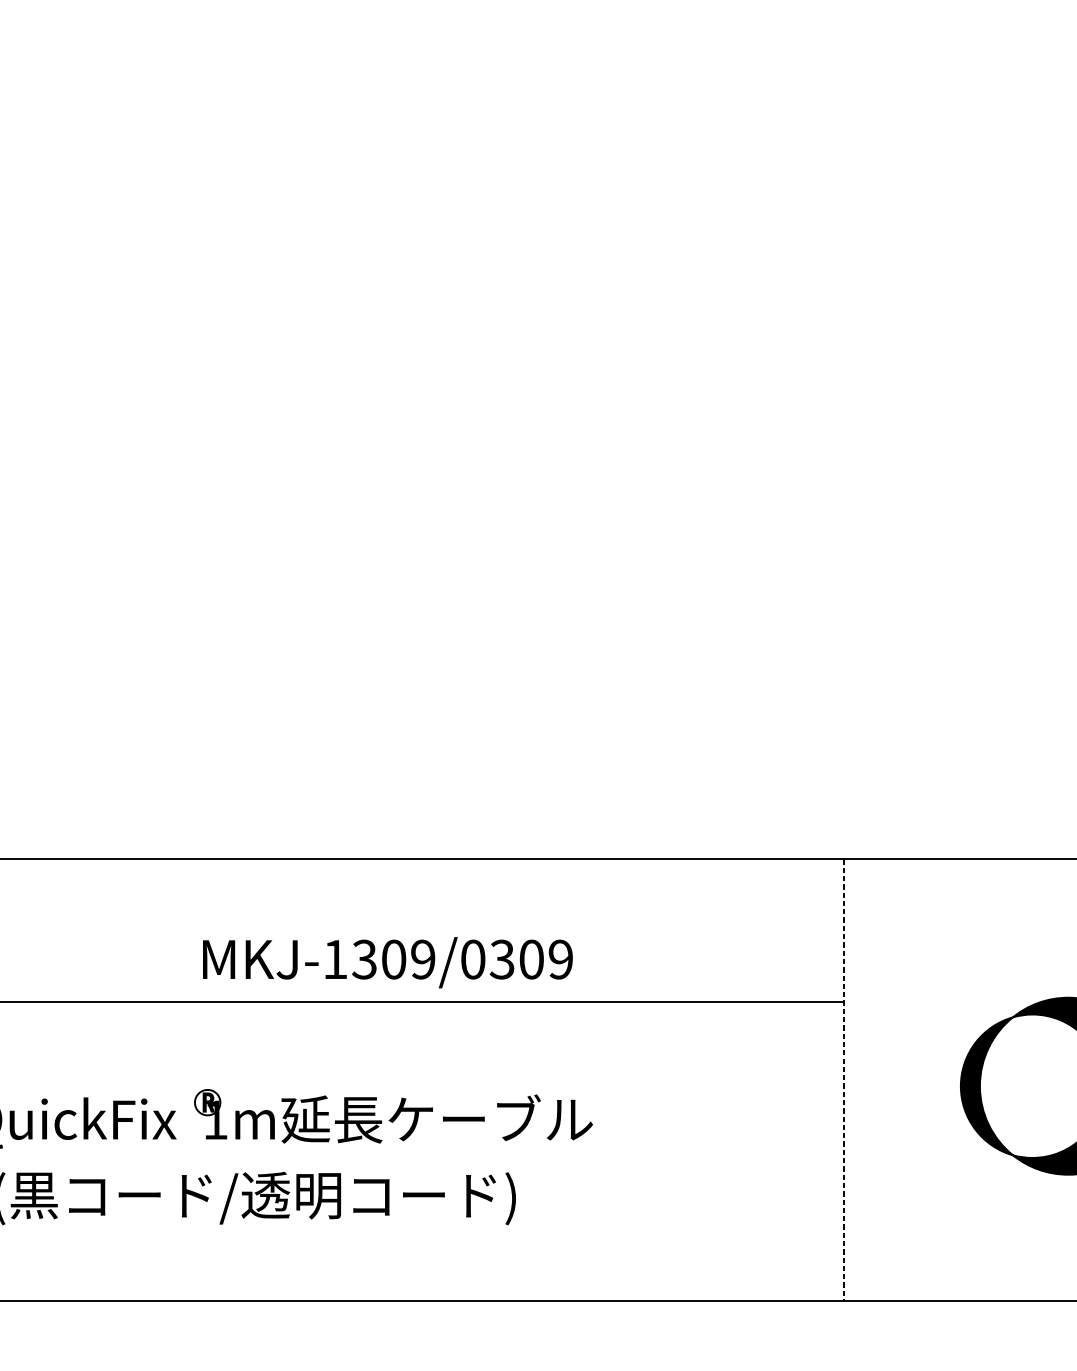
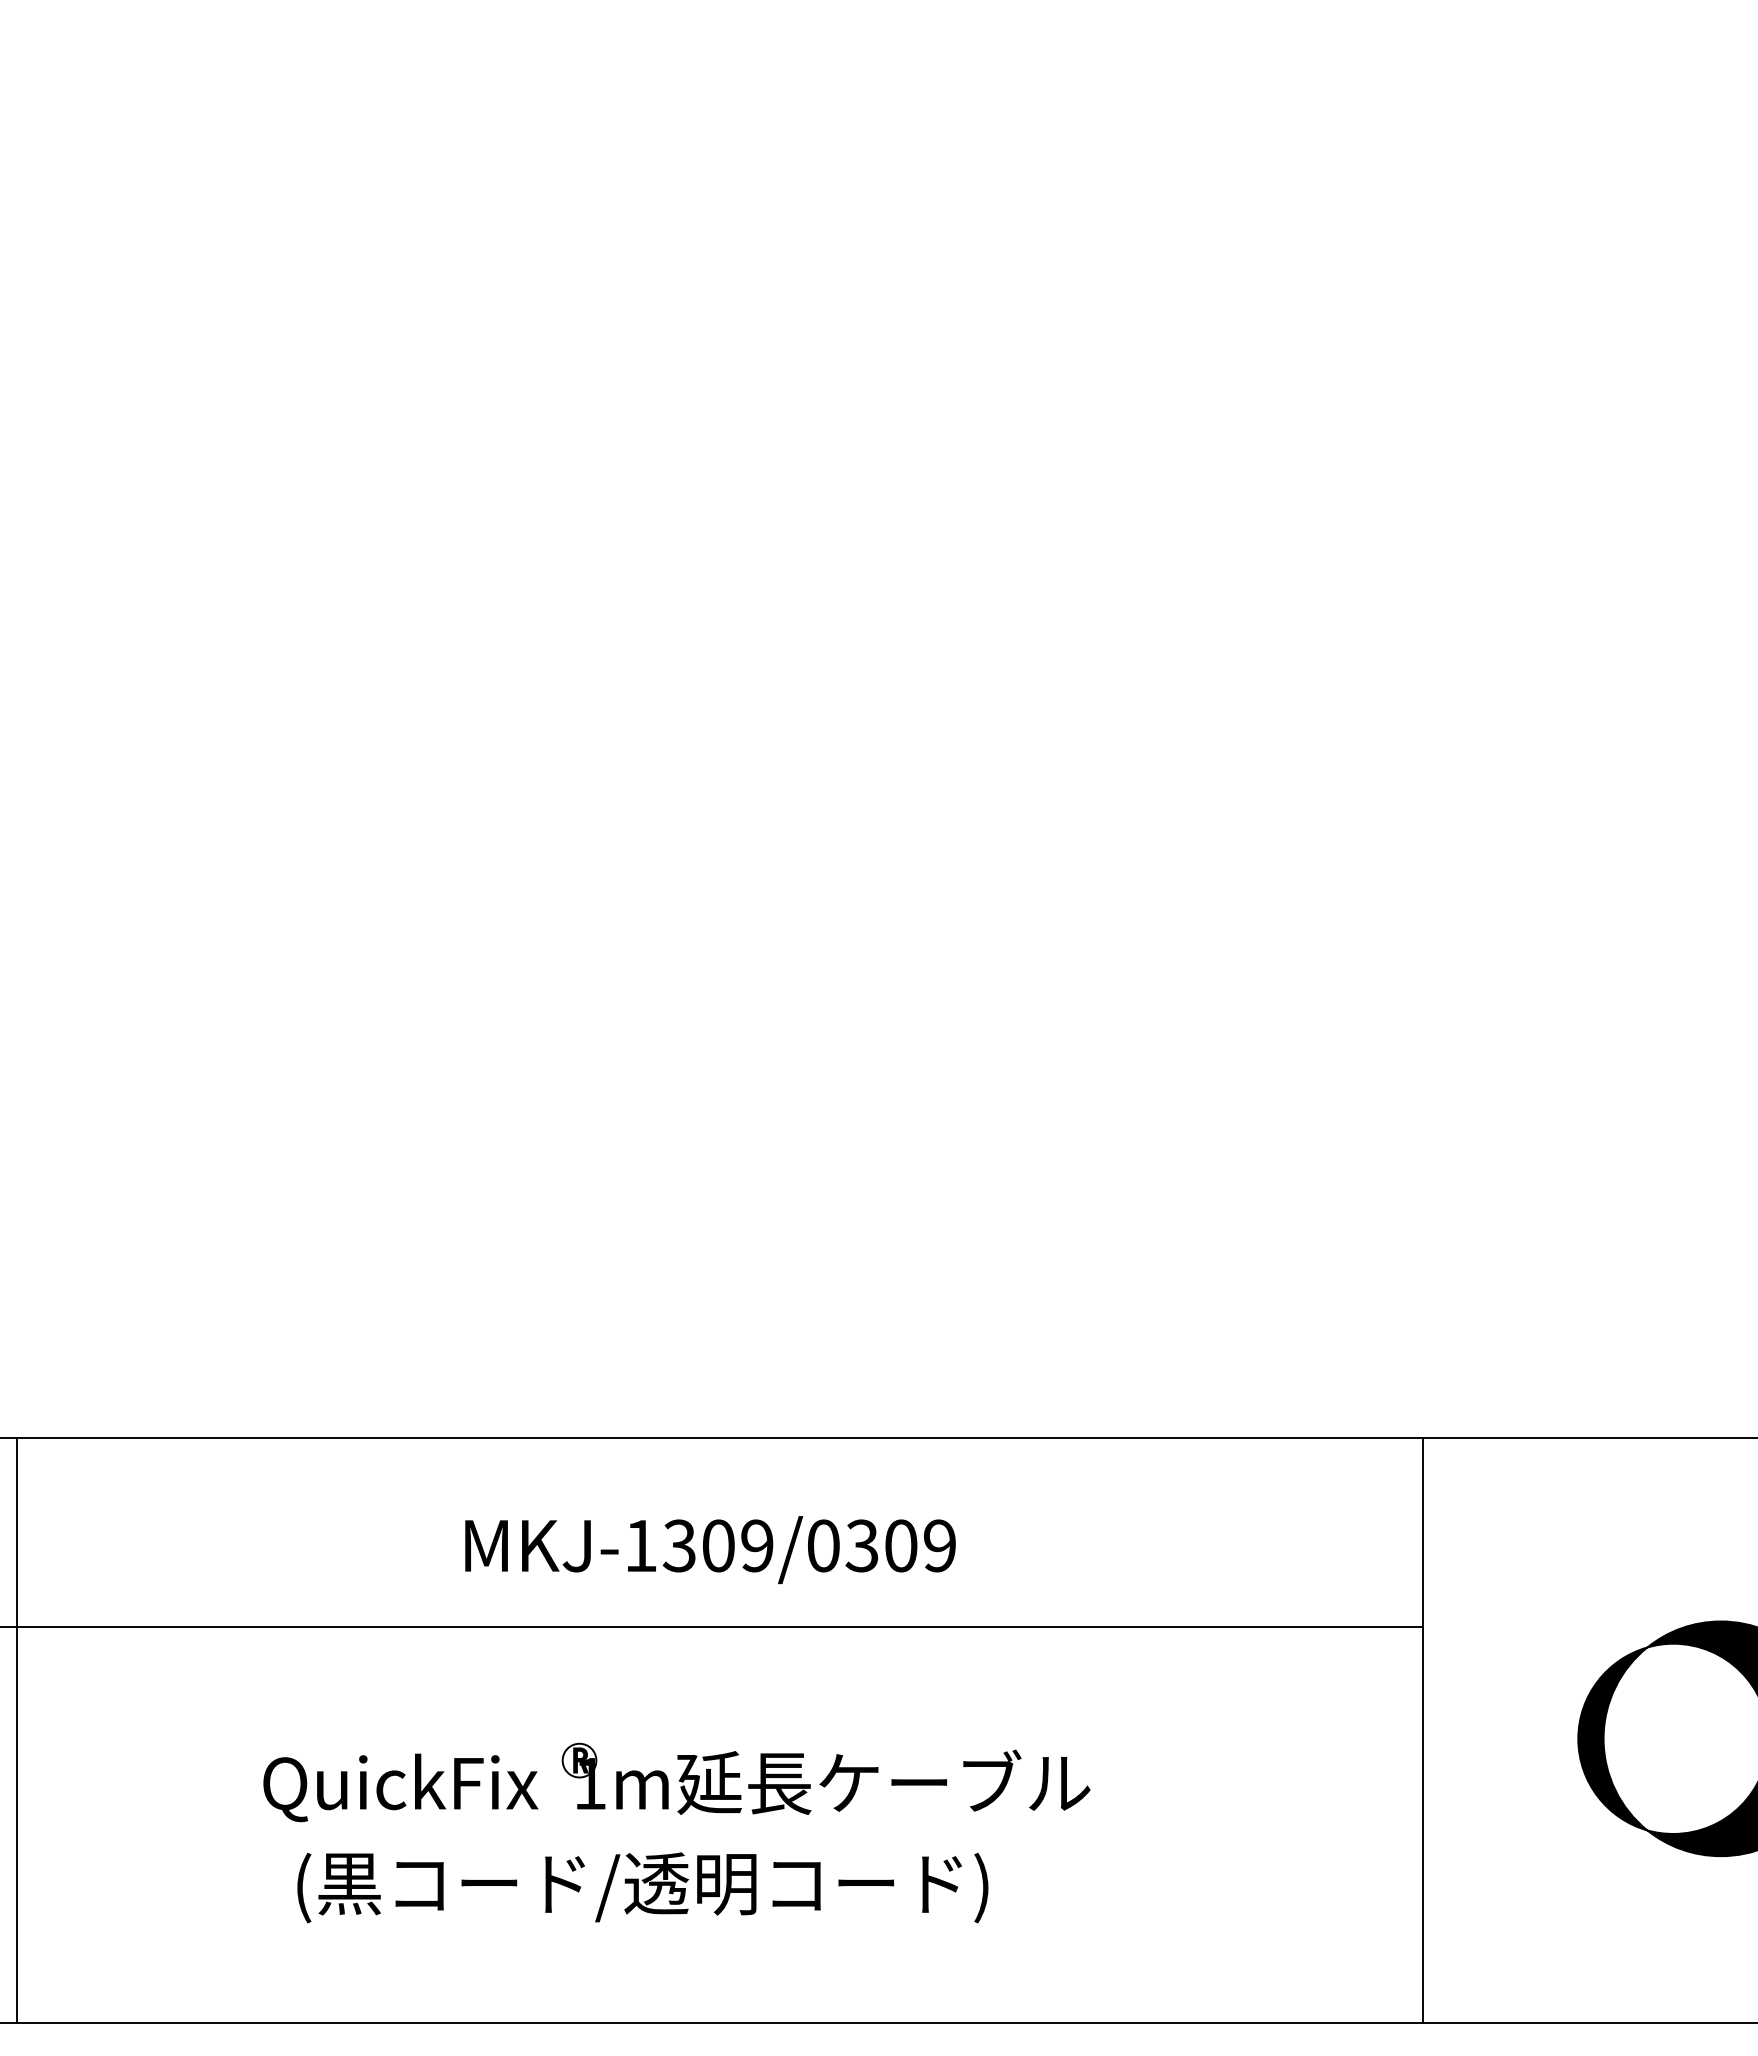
text: (387, 962) -> (710, 1549), moved
line: (844, 1079) -> (1423, 1730), dashed -> solid

